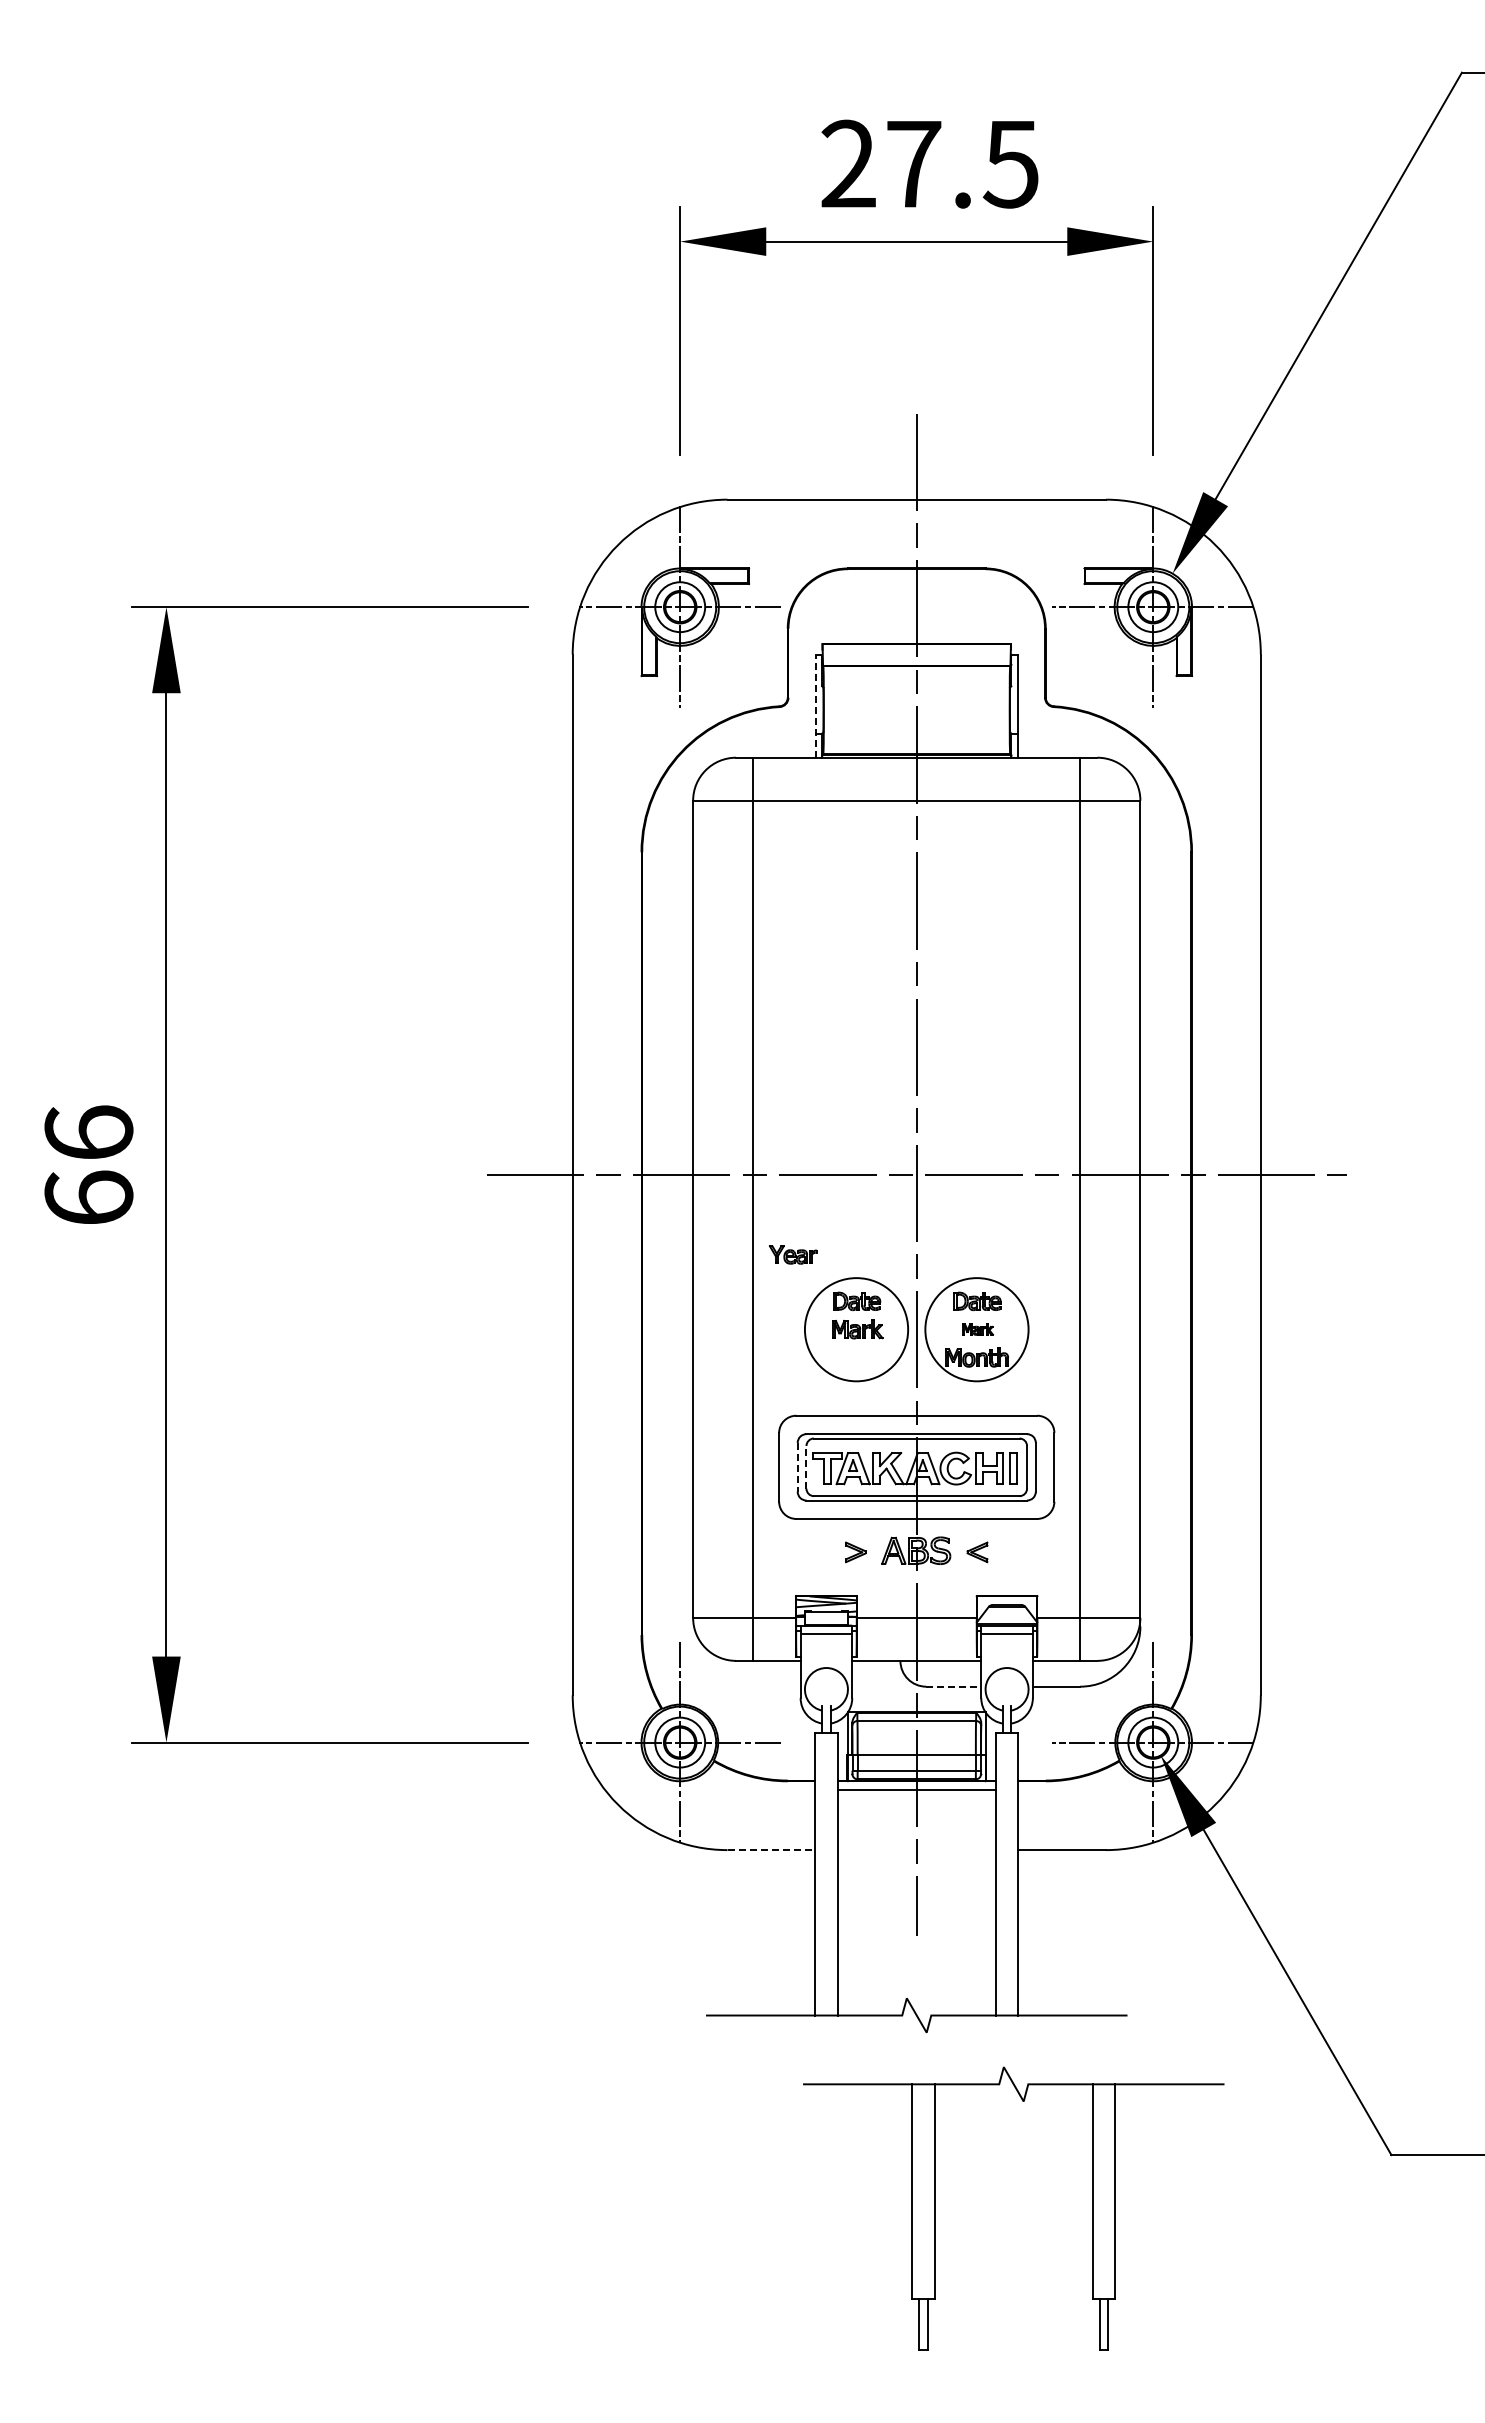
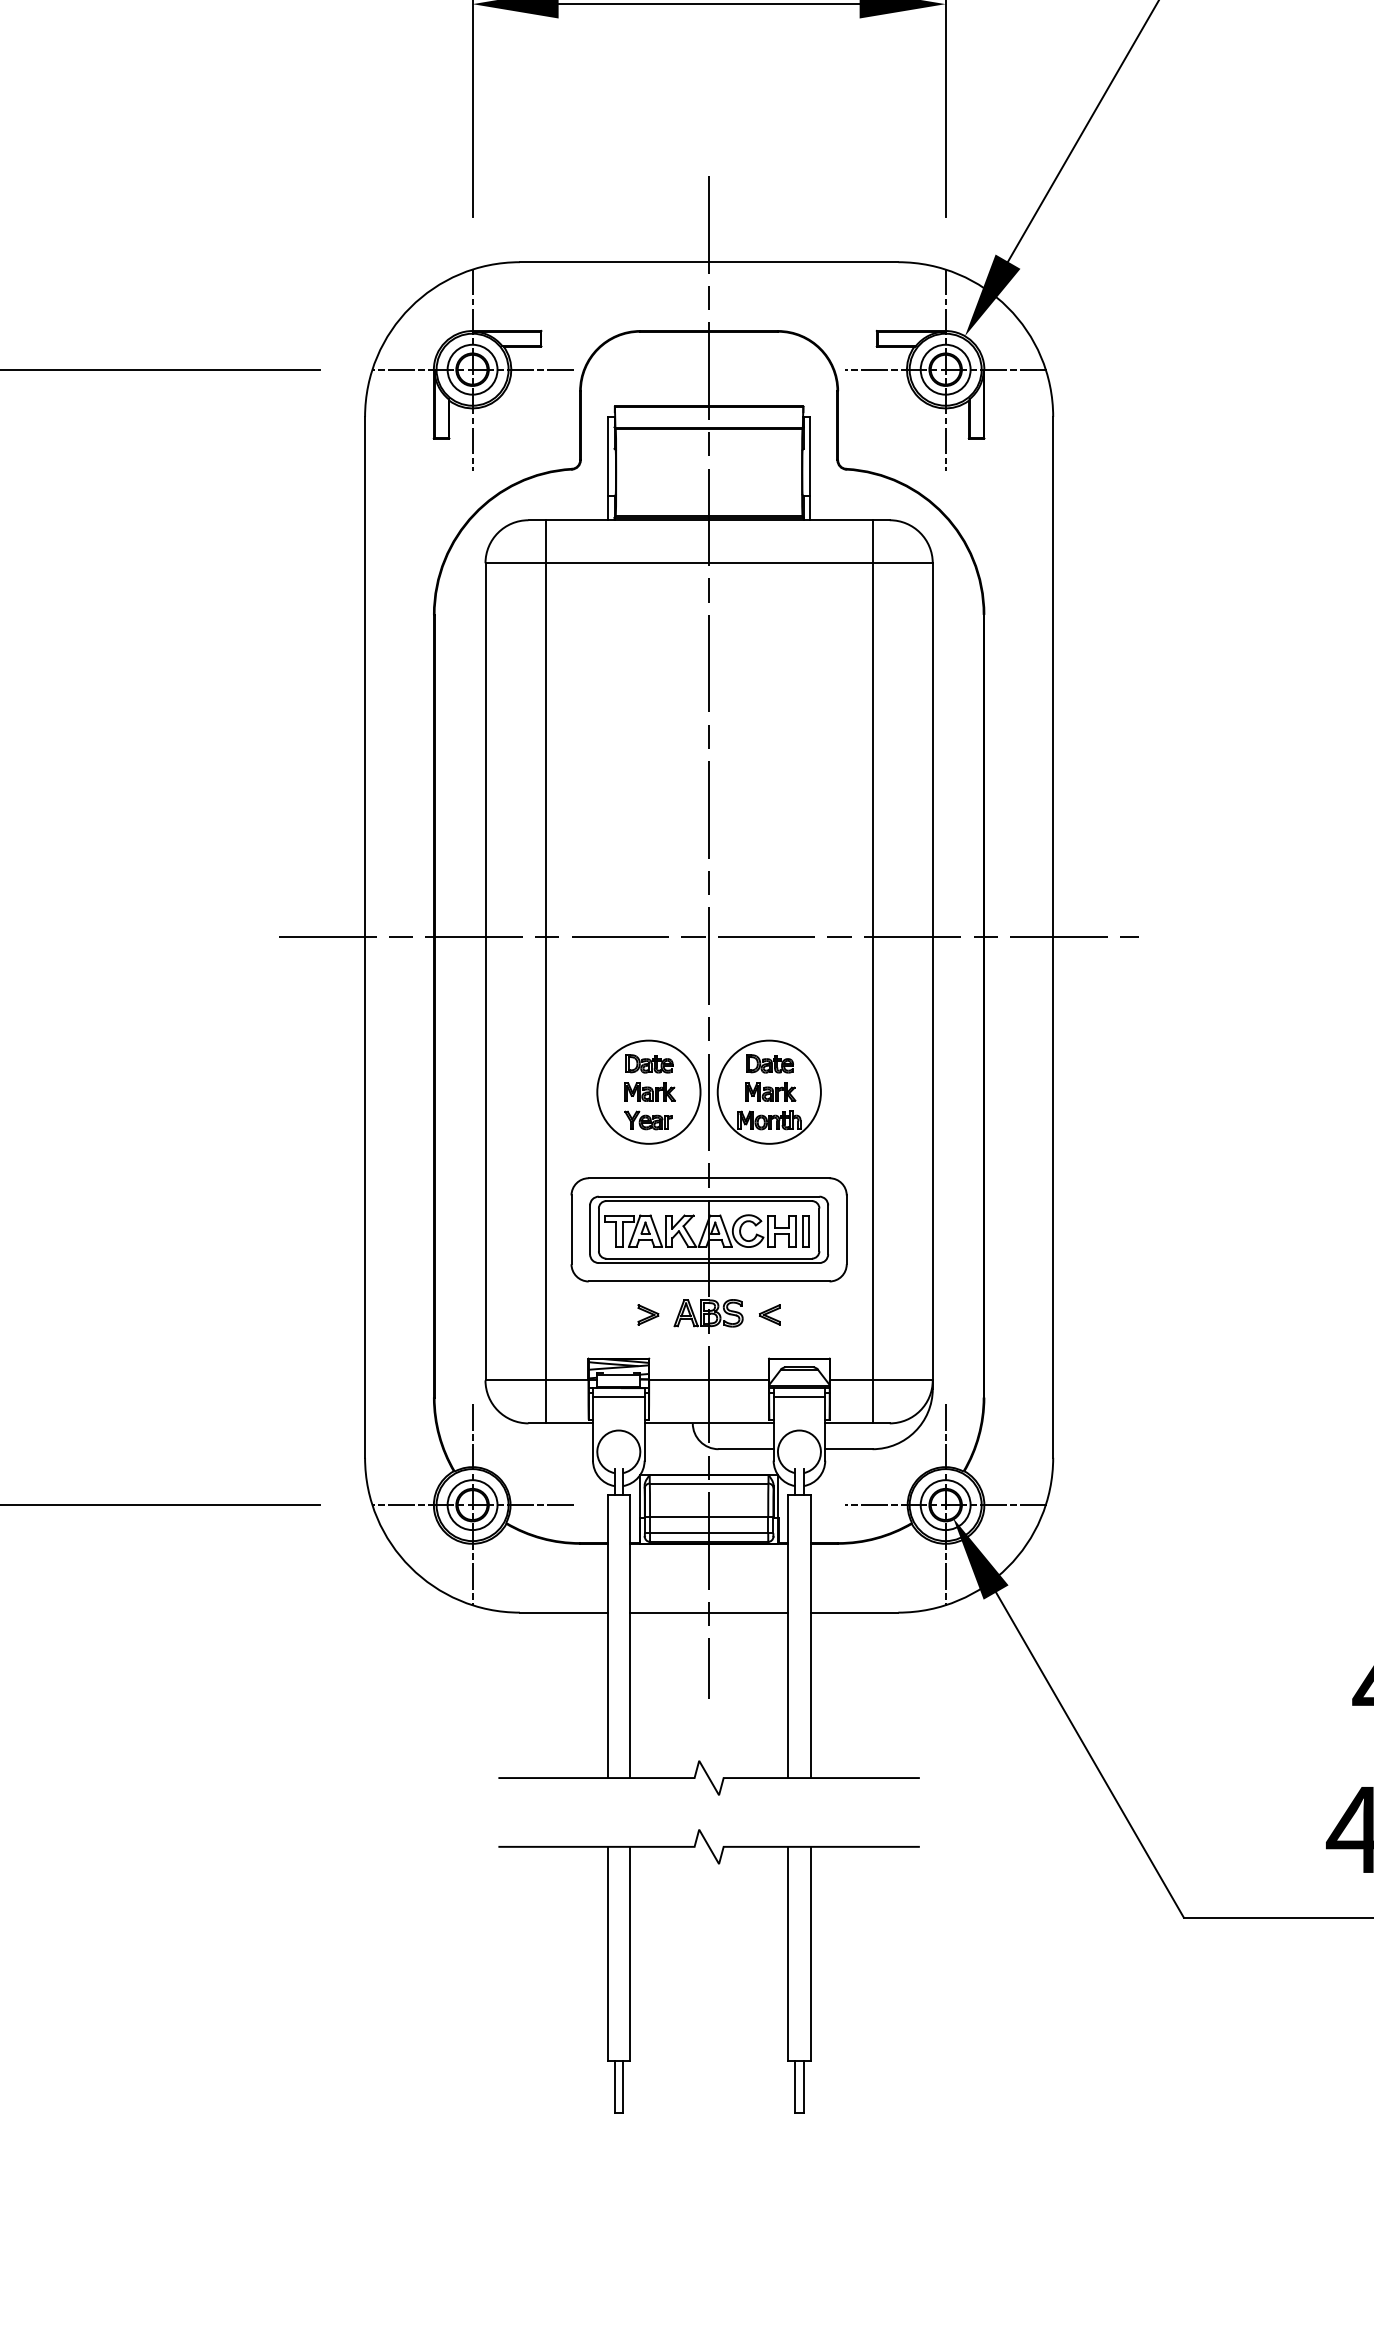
line: (816, 706) -> (608, 469), dashed -> solid
part: (793, 1254) -> (648, 1120), moved
part: (977, 1329) -> (769, 1092), size x1.67
line: (806, 1466) -> (598, 1229), dashed -> solid
line: (797, 1467) -> (589, 1230), dashed -> solid
line: (953, 1686) -> (745, 1449), dashed -> solid
line: (916, 1790) -> (708, 1613), moved
line: (771, 1850) -> (563, 1613), dashed -> solid
part: (935, 2208) -> (630, 1971), moved

